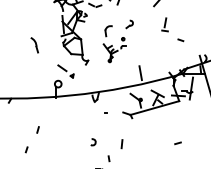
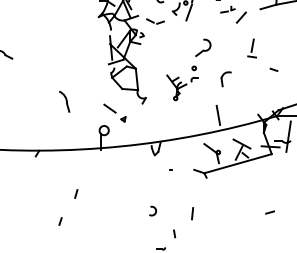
part: (129, 24) -> (202, 47), size x1.6
part: (108, 31) -> (225, 79), moved
part: (34, 45) -> (64, 101), moved

